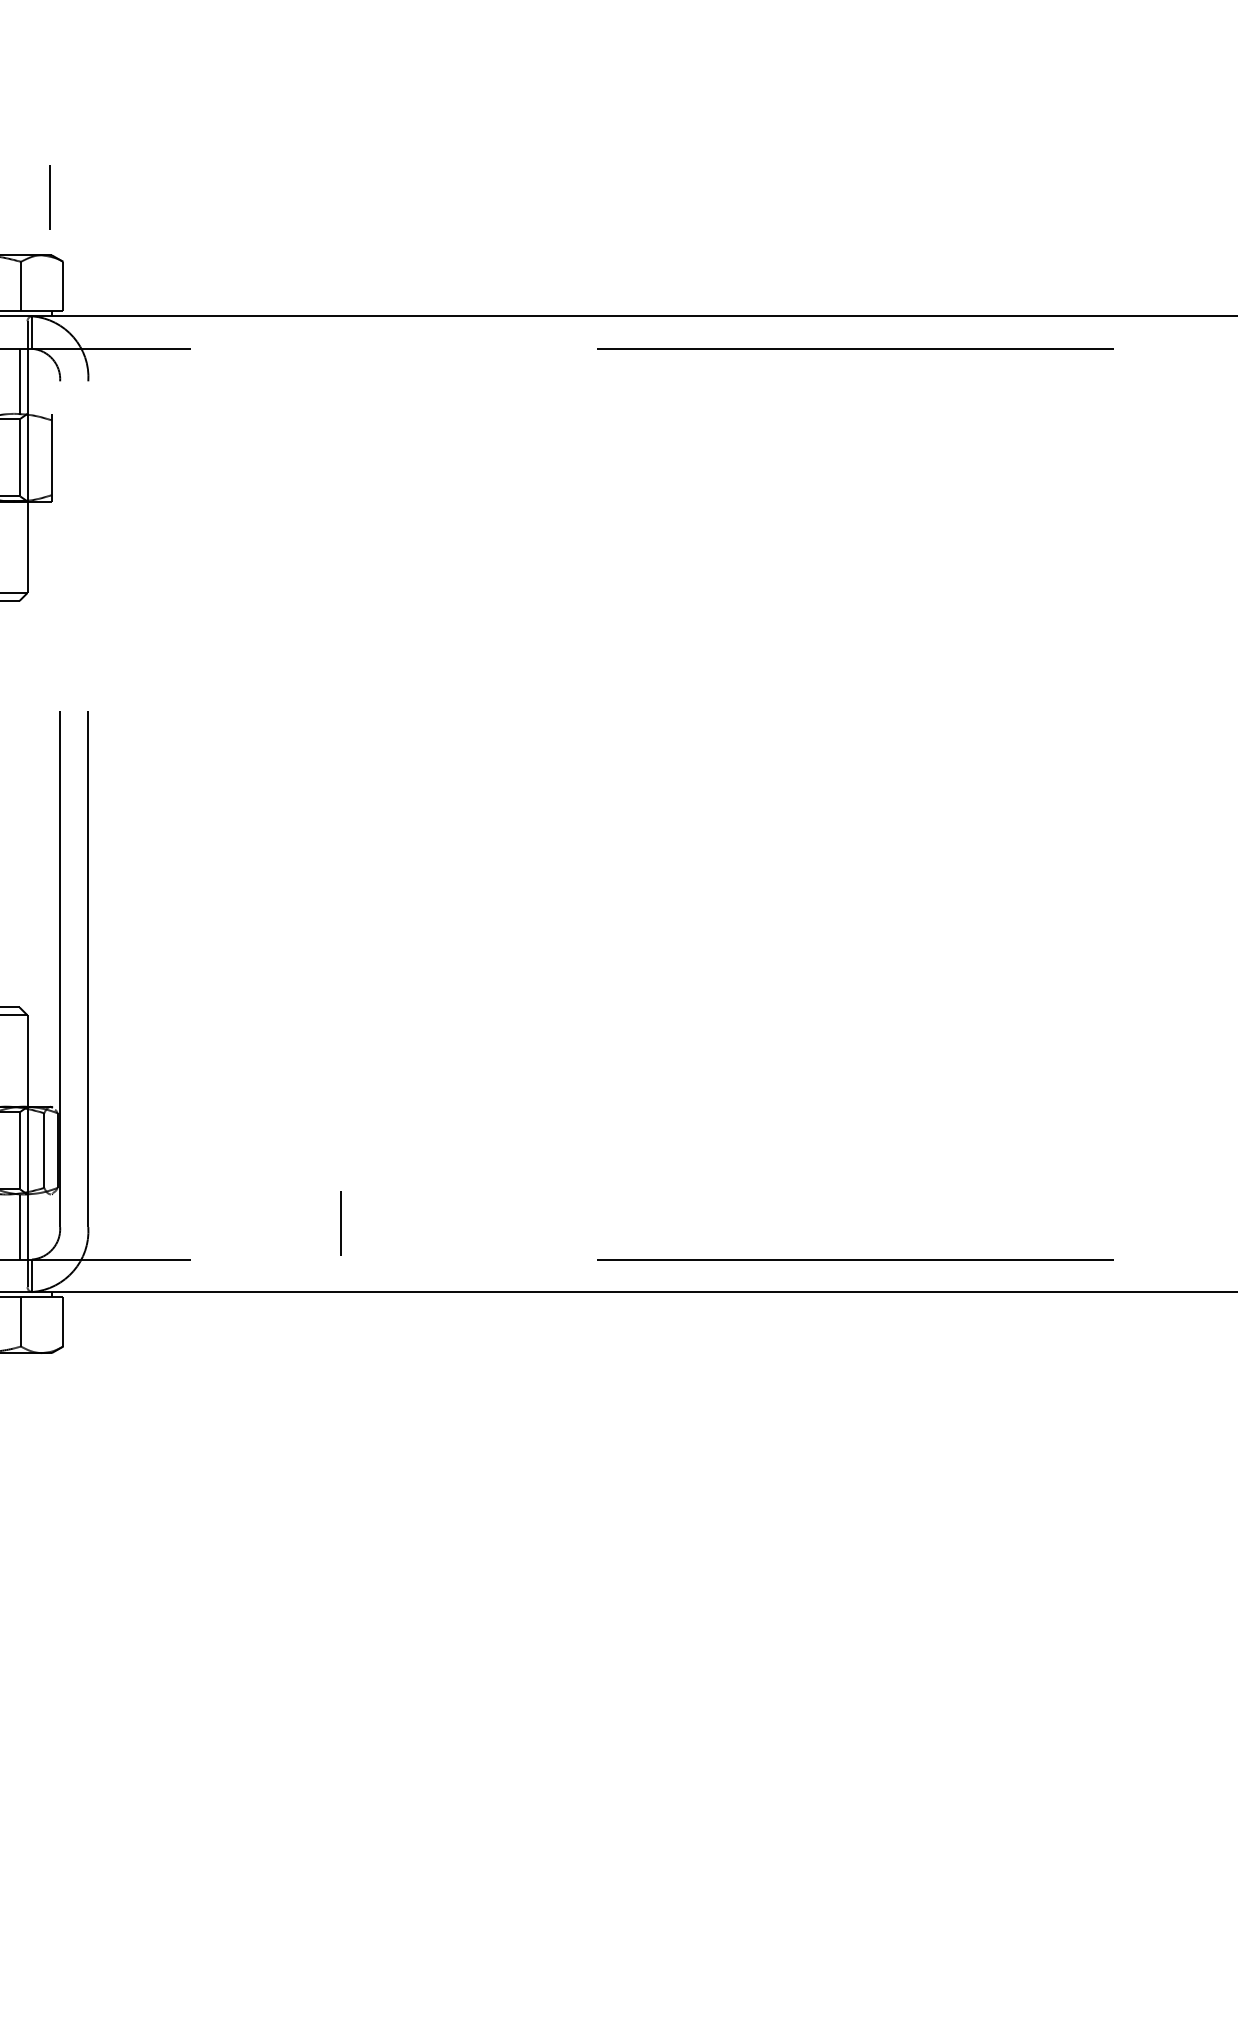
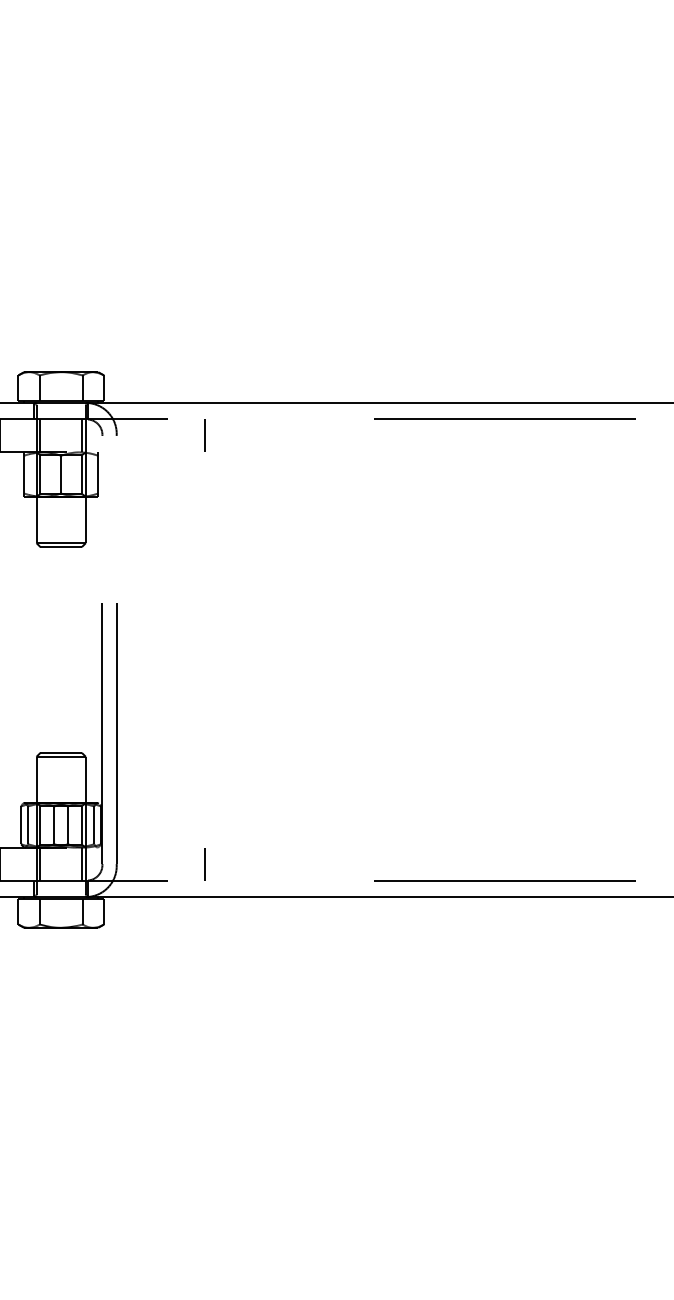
line: (48, 196) -> (204, 435), moved
line: (338, 1223) -> (204, 864), moved

